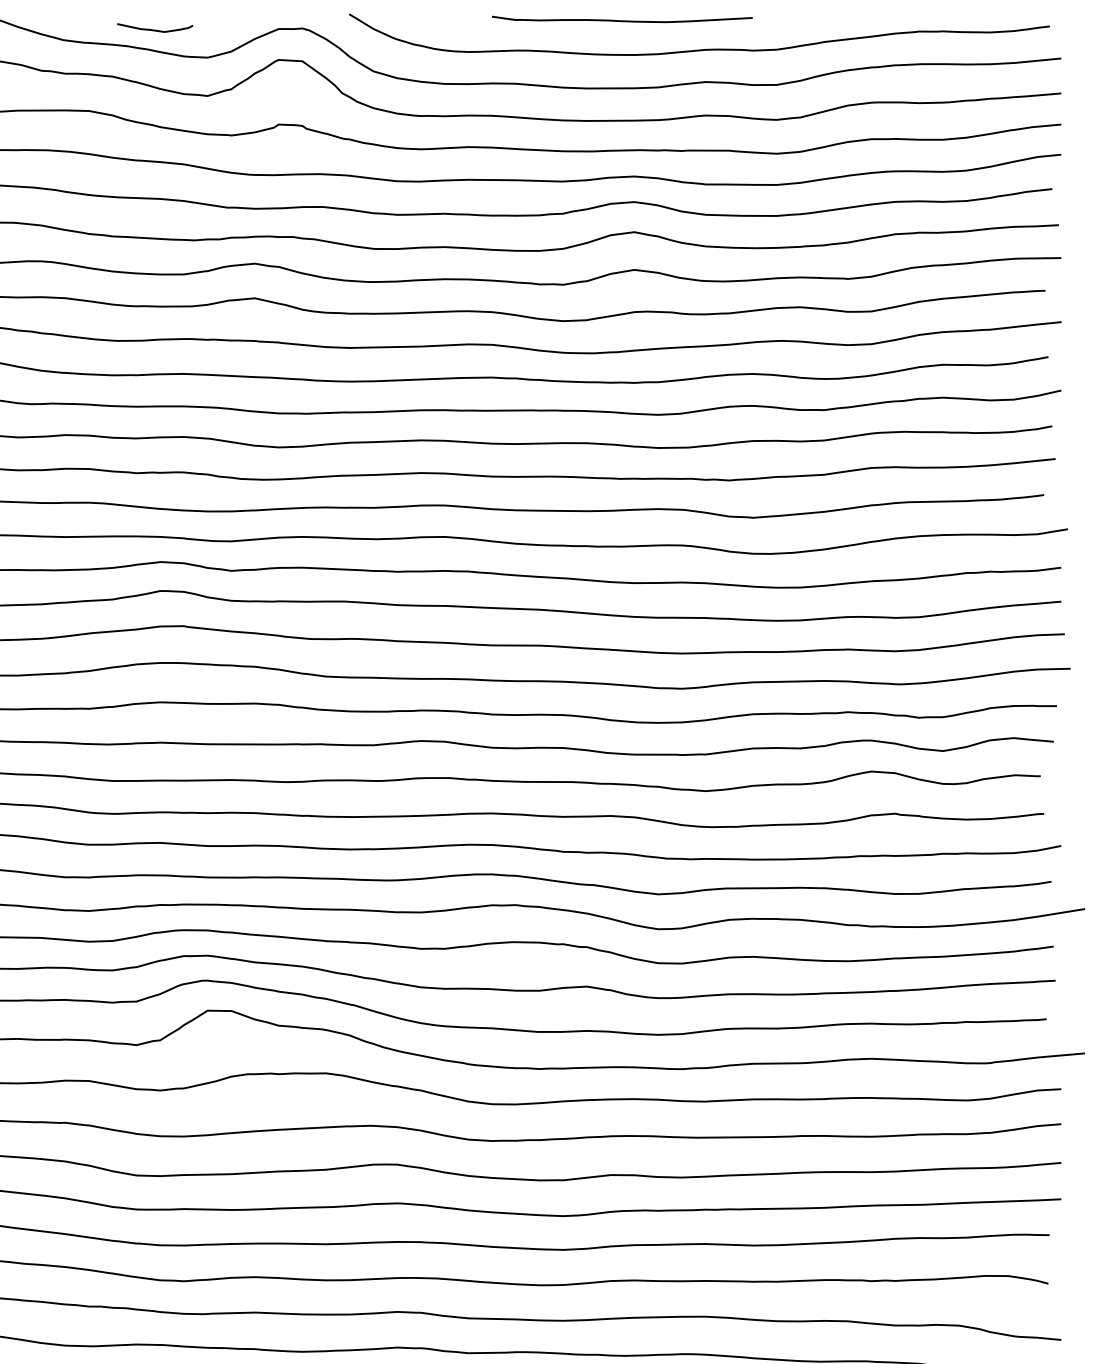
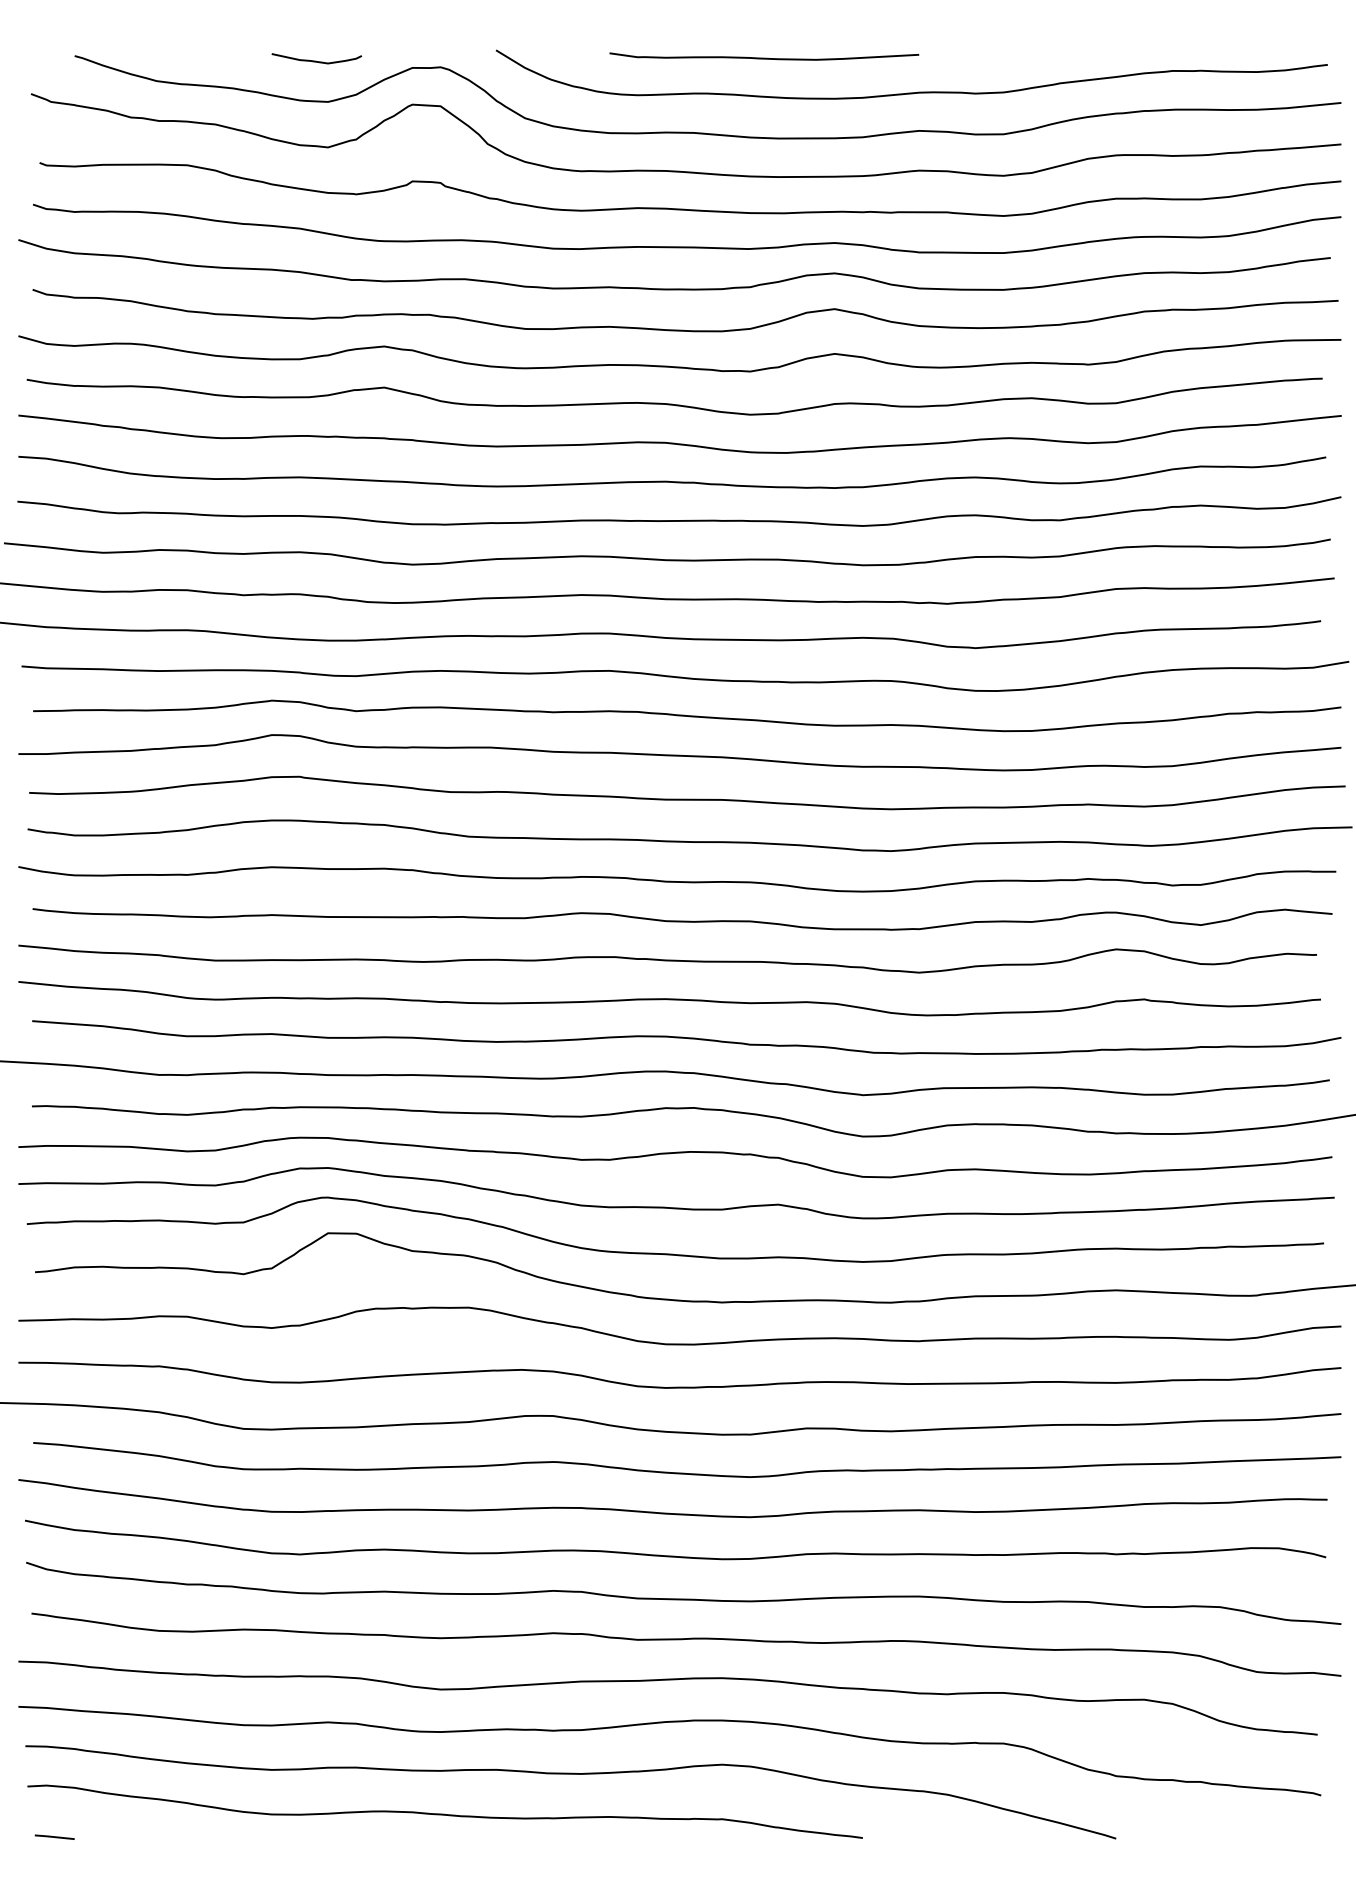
curve: (622, 20) -> (764, 57), moved
curve: (154, 29) -> (316, 60), moved

